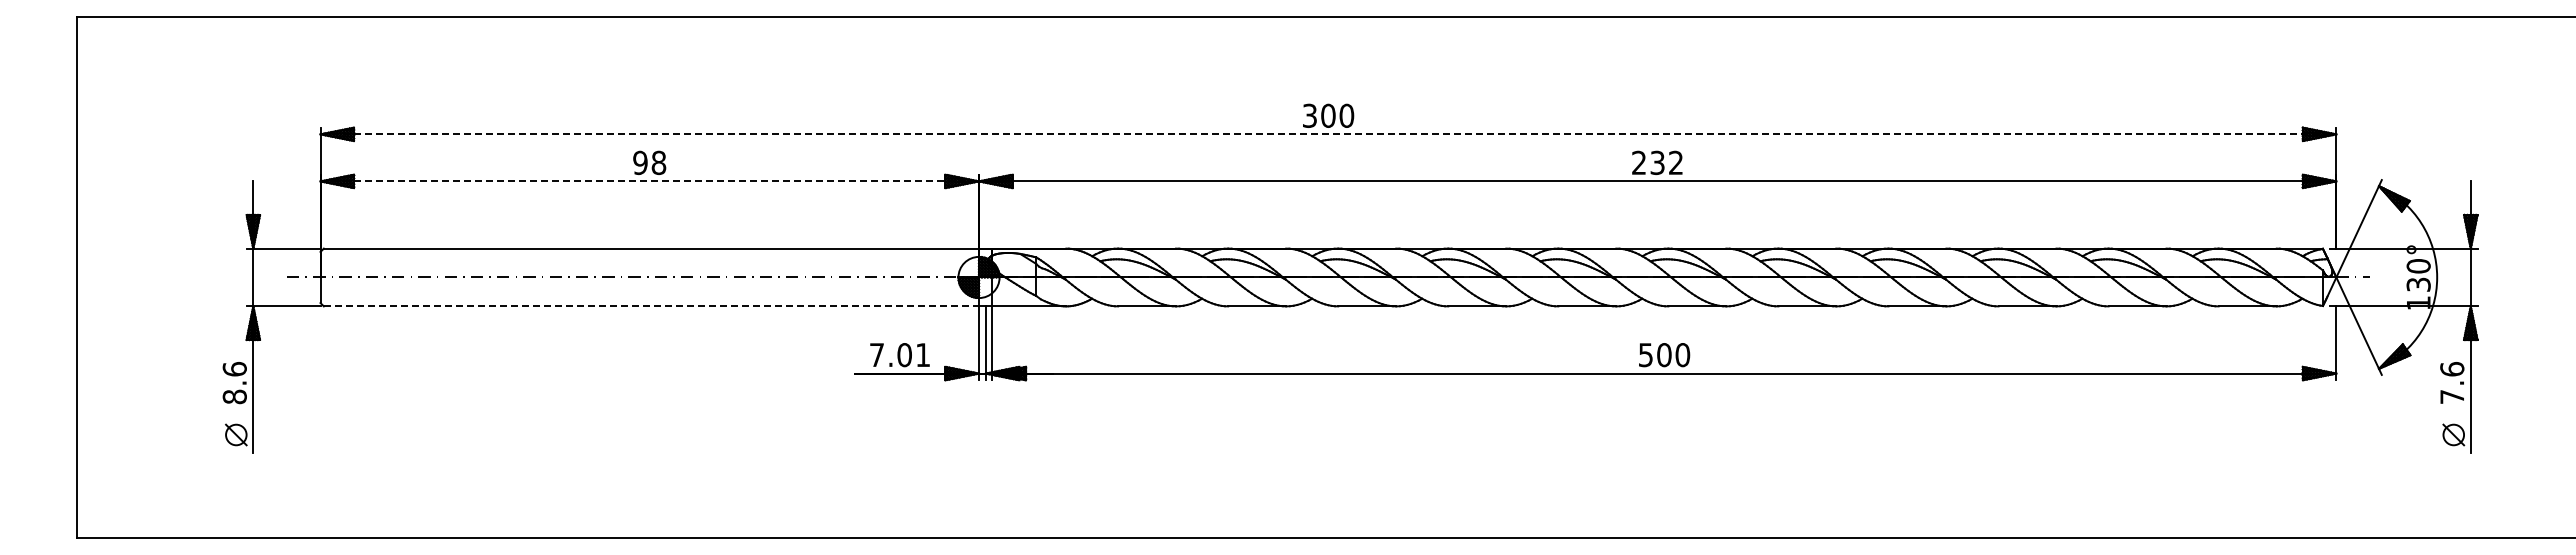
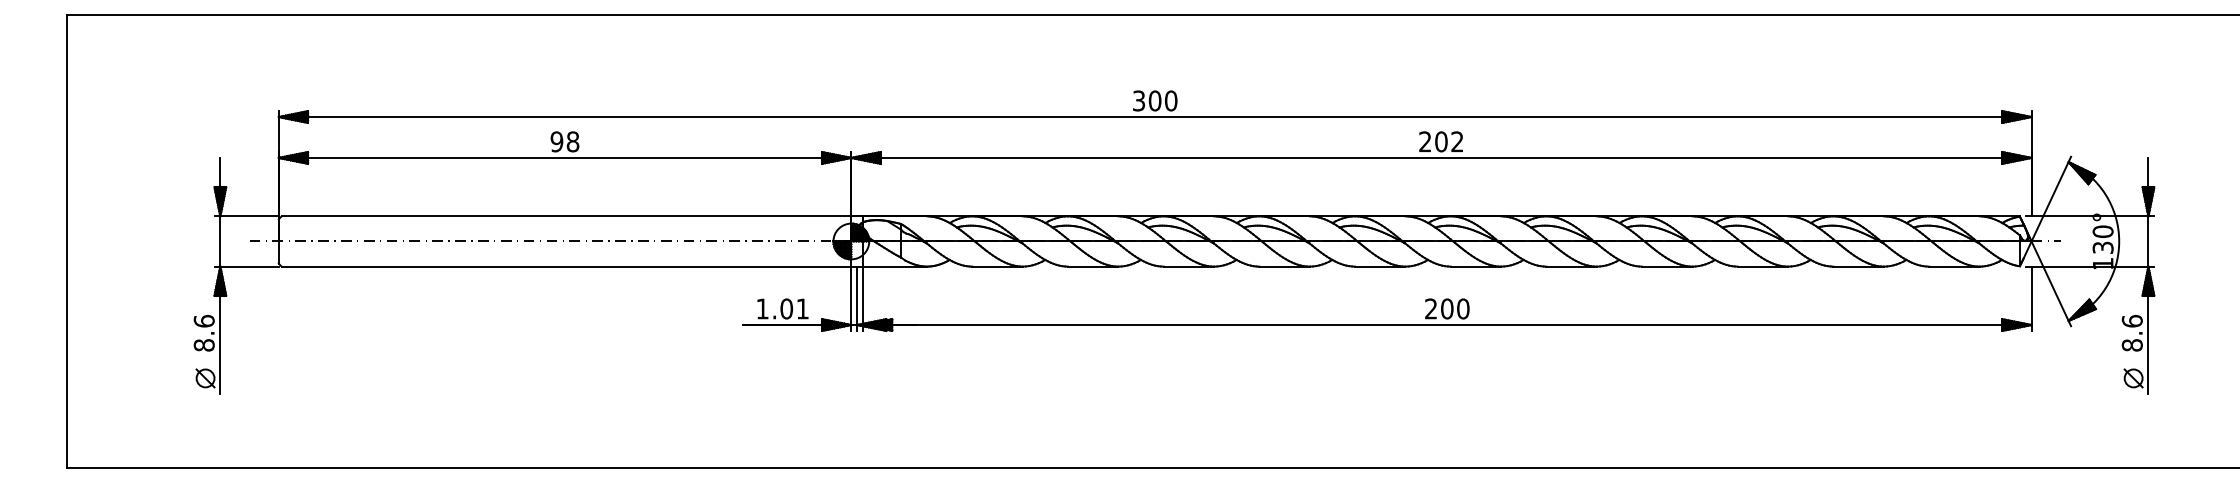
line: (1328, 134) -> (1155, 117), dashed -> solid
text: (1657, 162) -> (1441, 141), 232 -> 202
line: (650, 181) -> (565, 158), dashed -> solid
line: (651, 306) -> (566, 266), dashed -> solid
text: (876, 354) -> (762, 308), 7.01 -> 1.01
text: (1645, 355) -> (1430, 309), 500 -> 200
text: (2452, 396) -> (2132, 344), 7.6 -> 8.6

